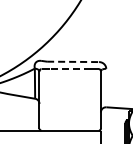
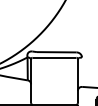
line: (73, 61) -> (57, 51), dashed -> solid
line: (69, 69) -> (53, 58), dashed -> solid

